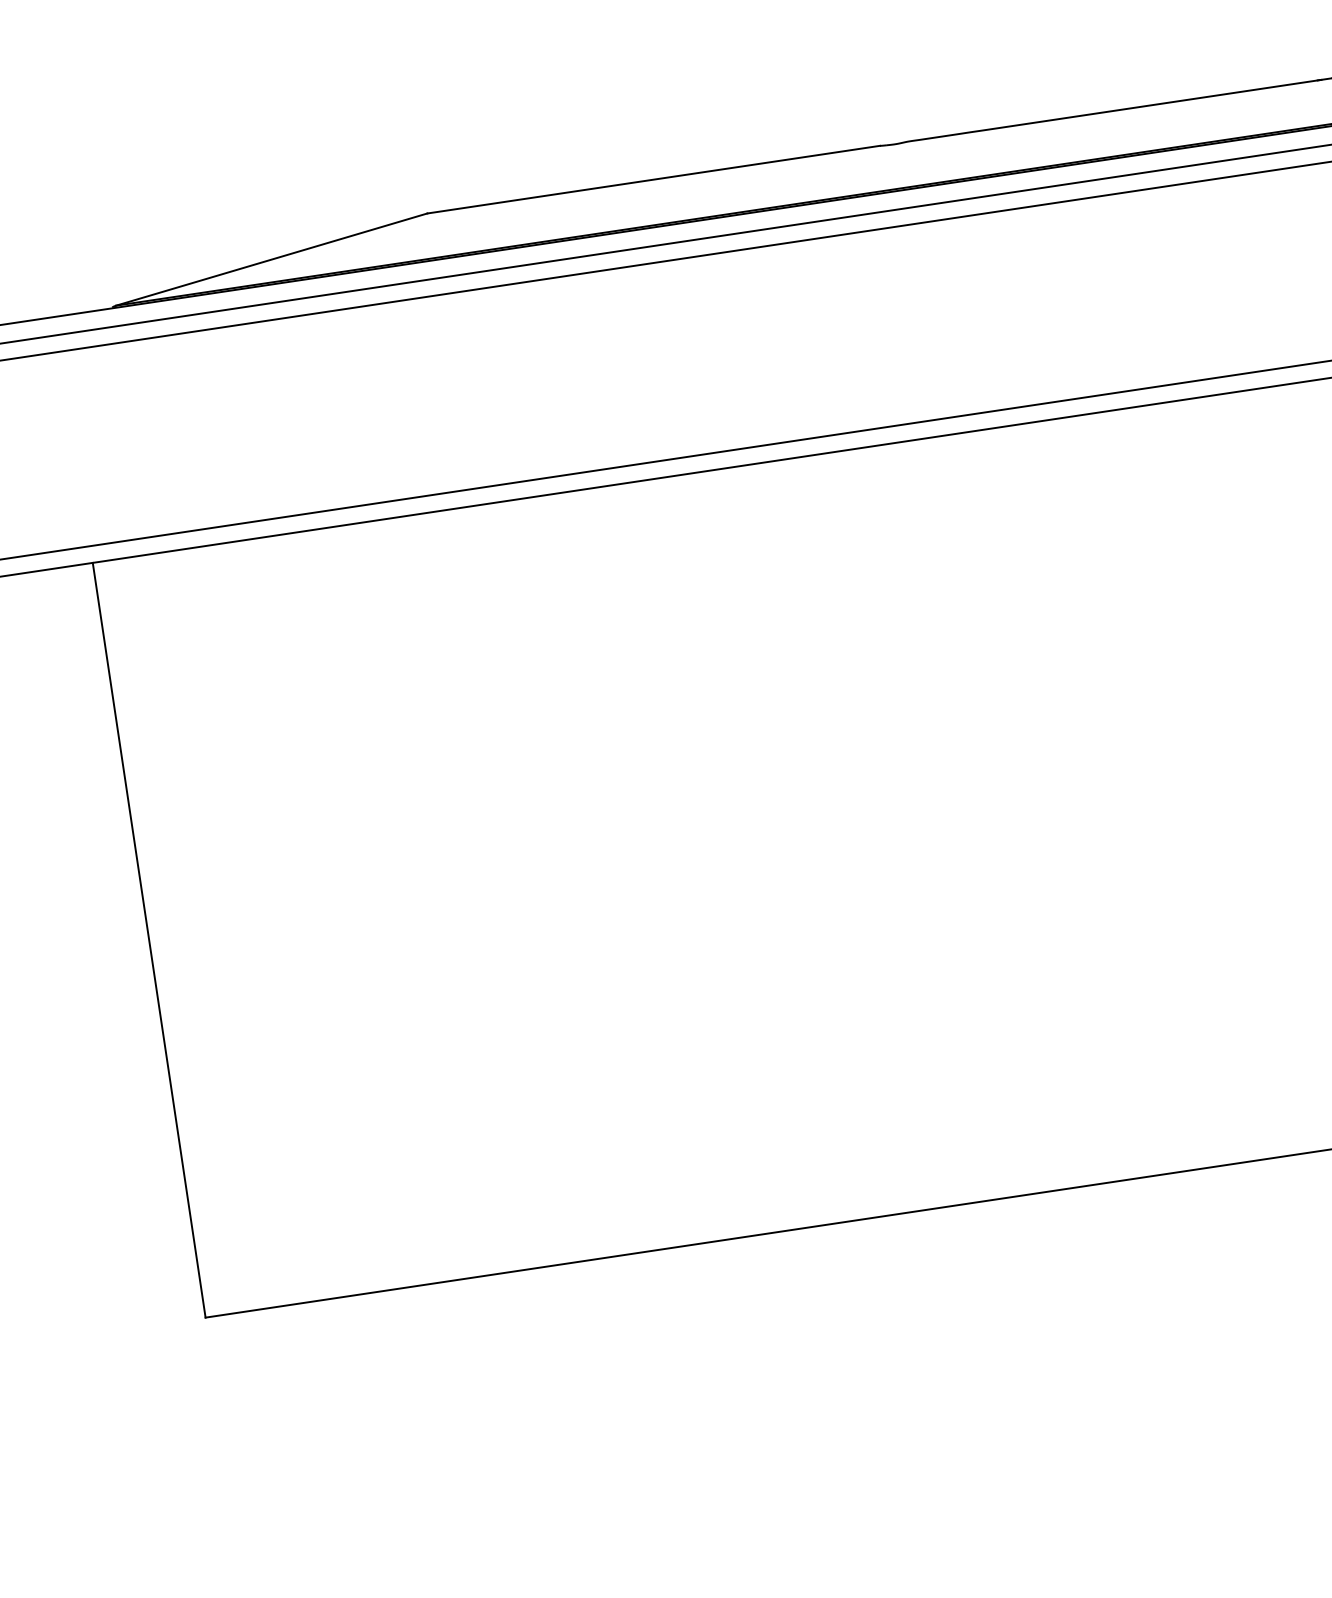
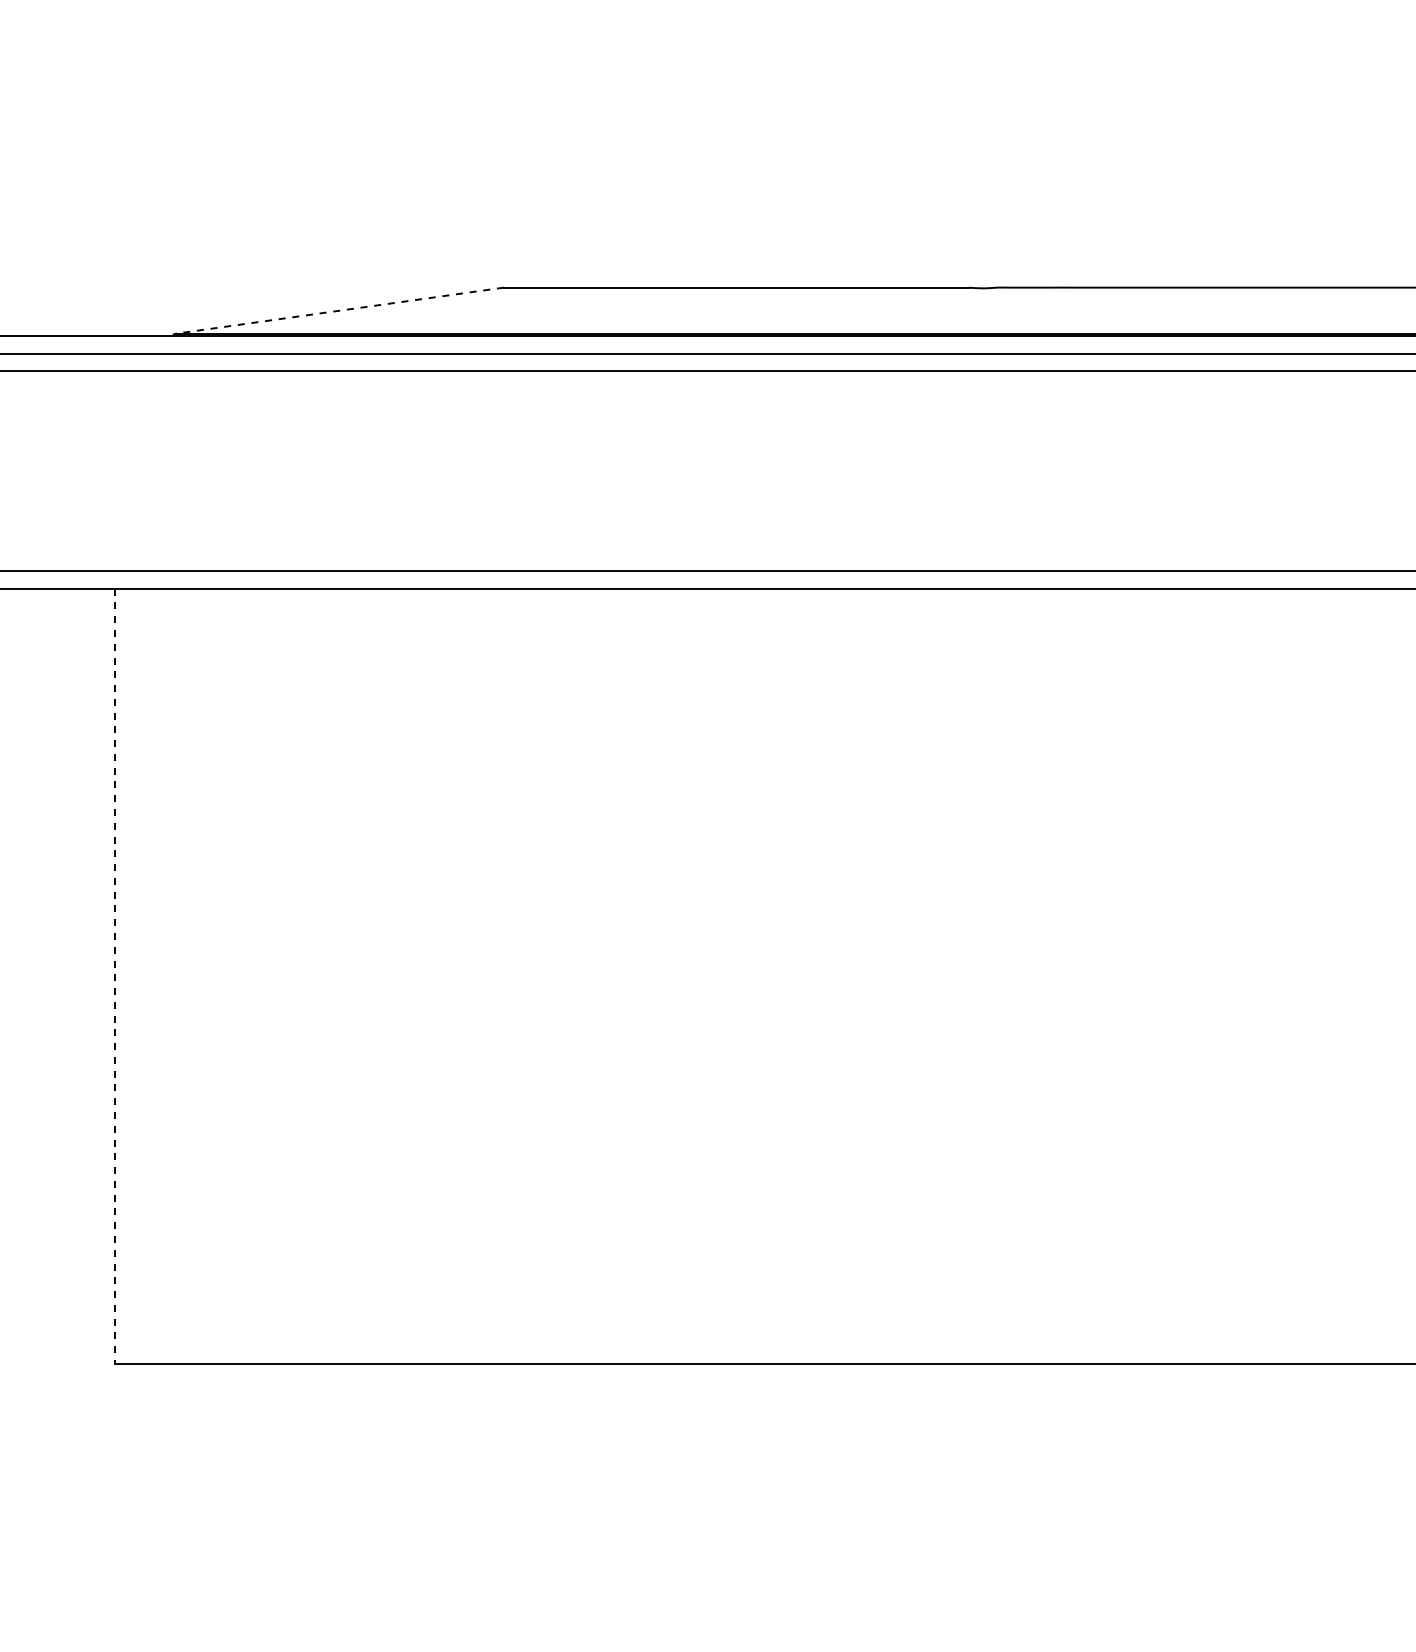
line: (270, 259) -> (339, 310), solid -> dashed
line: (148, 940) -> (114, 976), solid -> dashed

